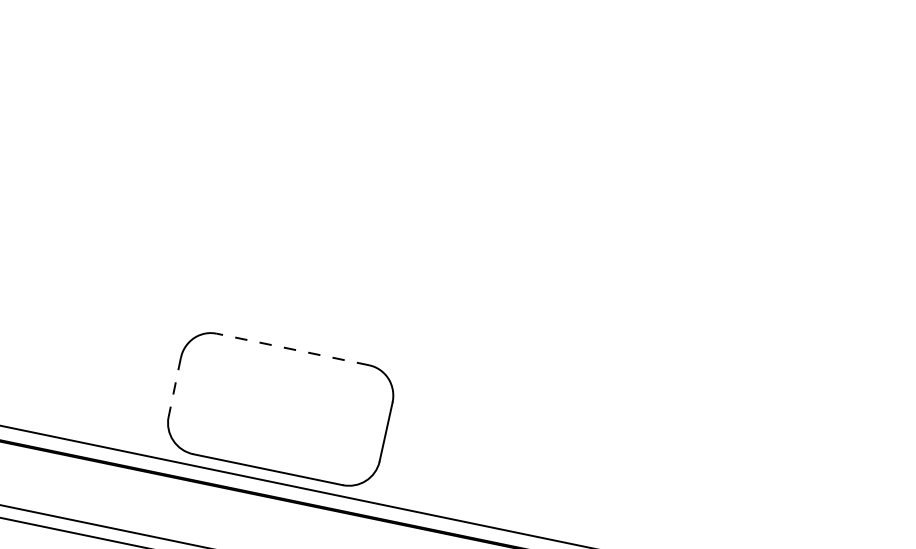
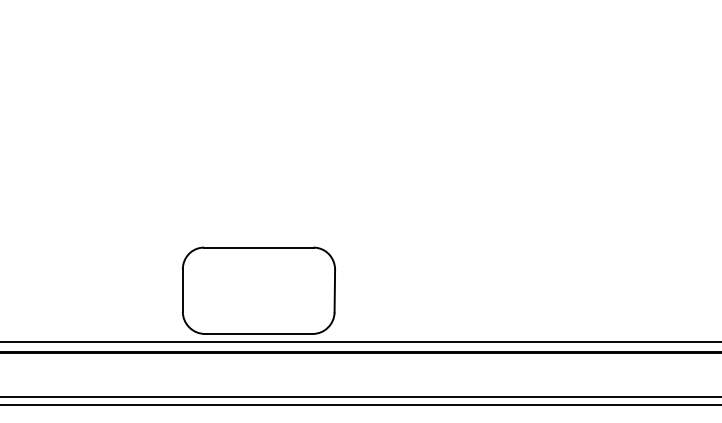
line: (292, 349) -> (258, 247), dashed -> solid
line: (174, 388) -> (182, 291), dashed -> solid

